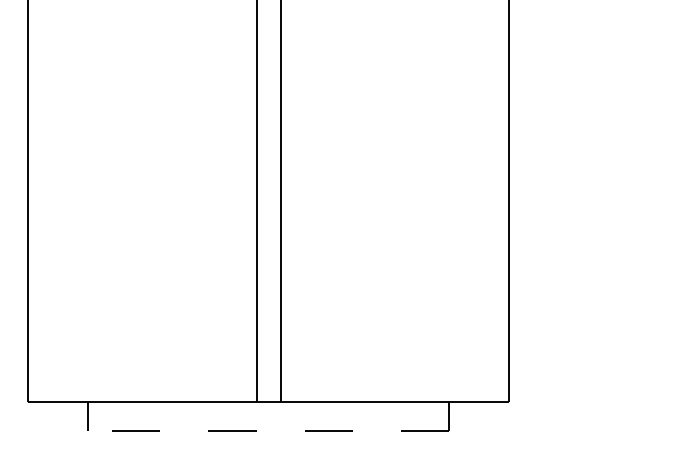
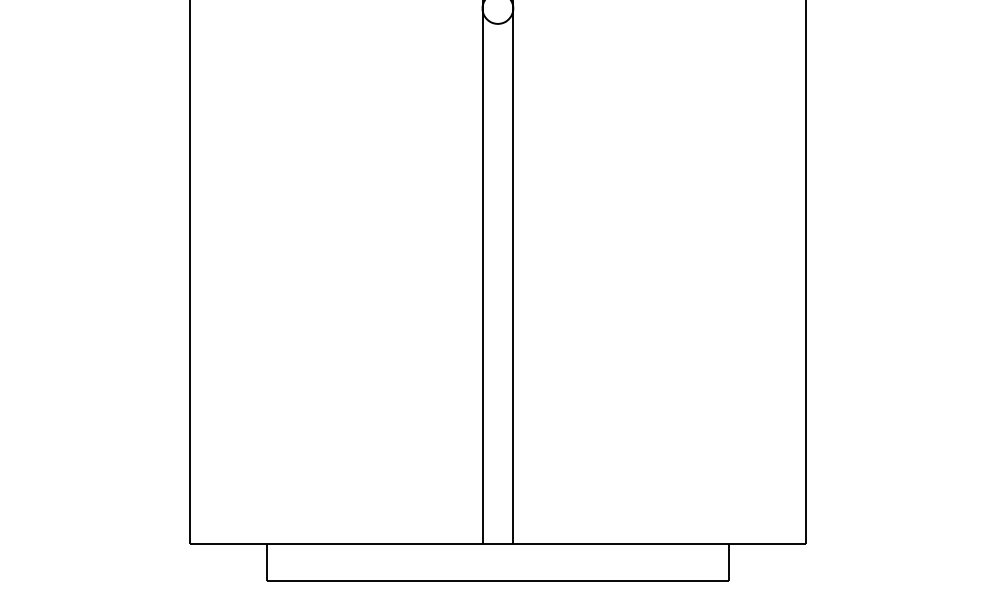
line: (268, 431) -> (497, 581), dashed -> solid

